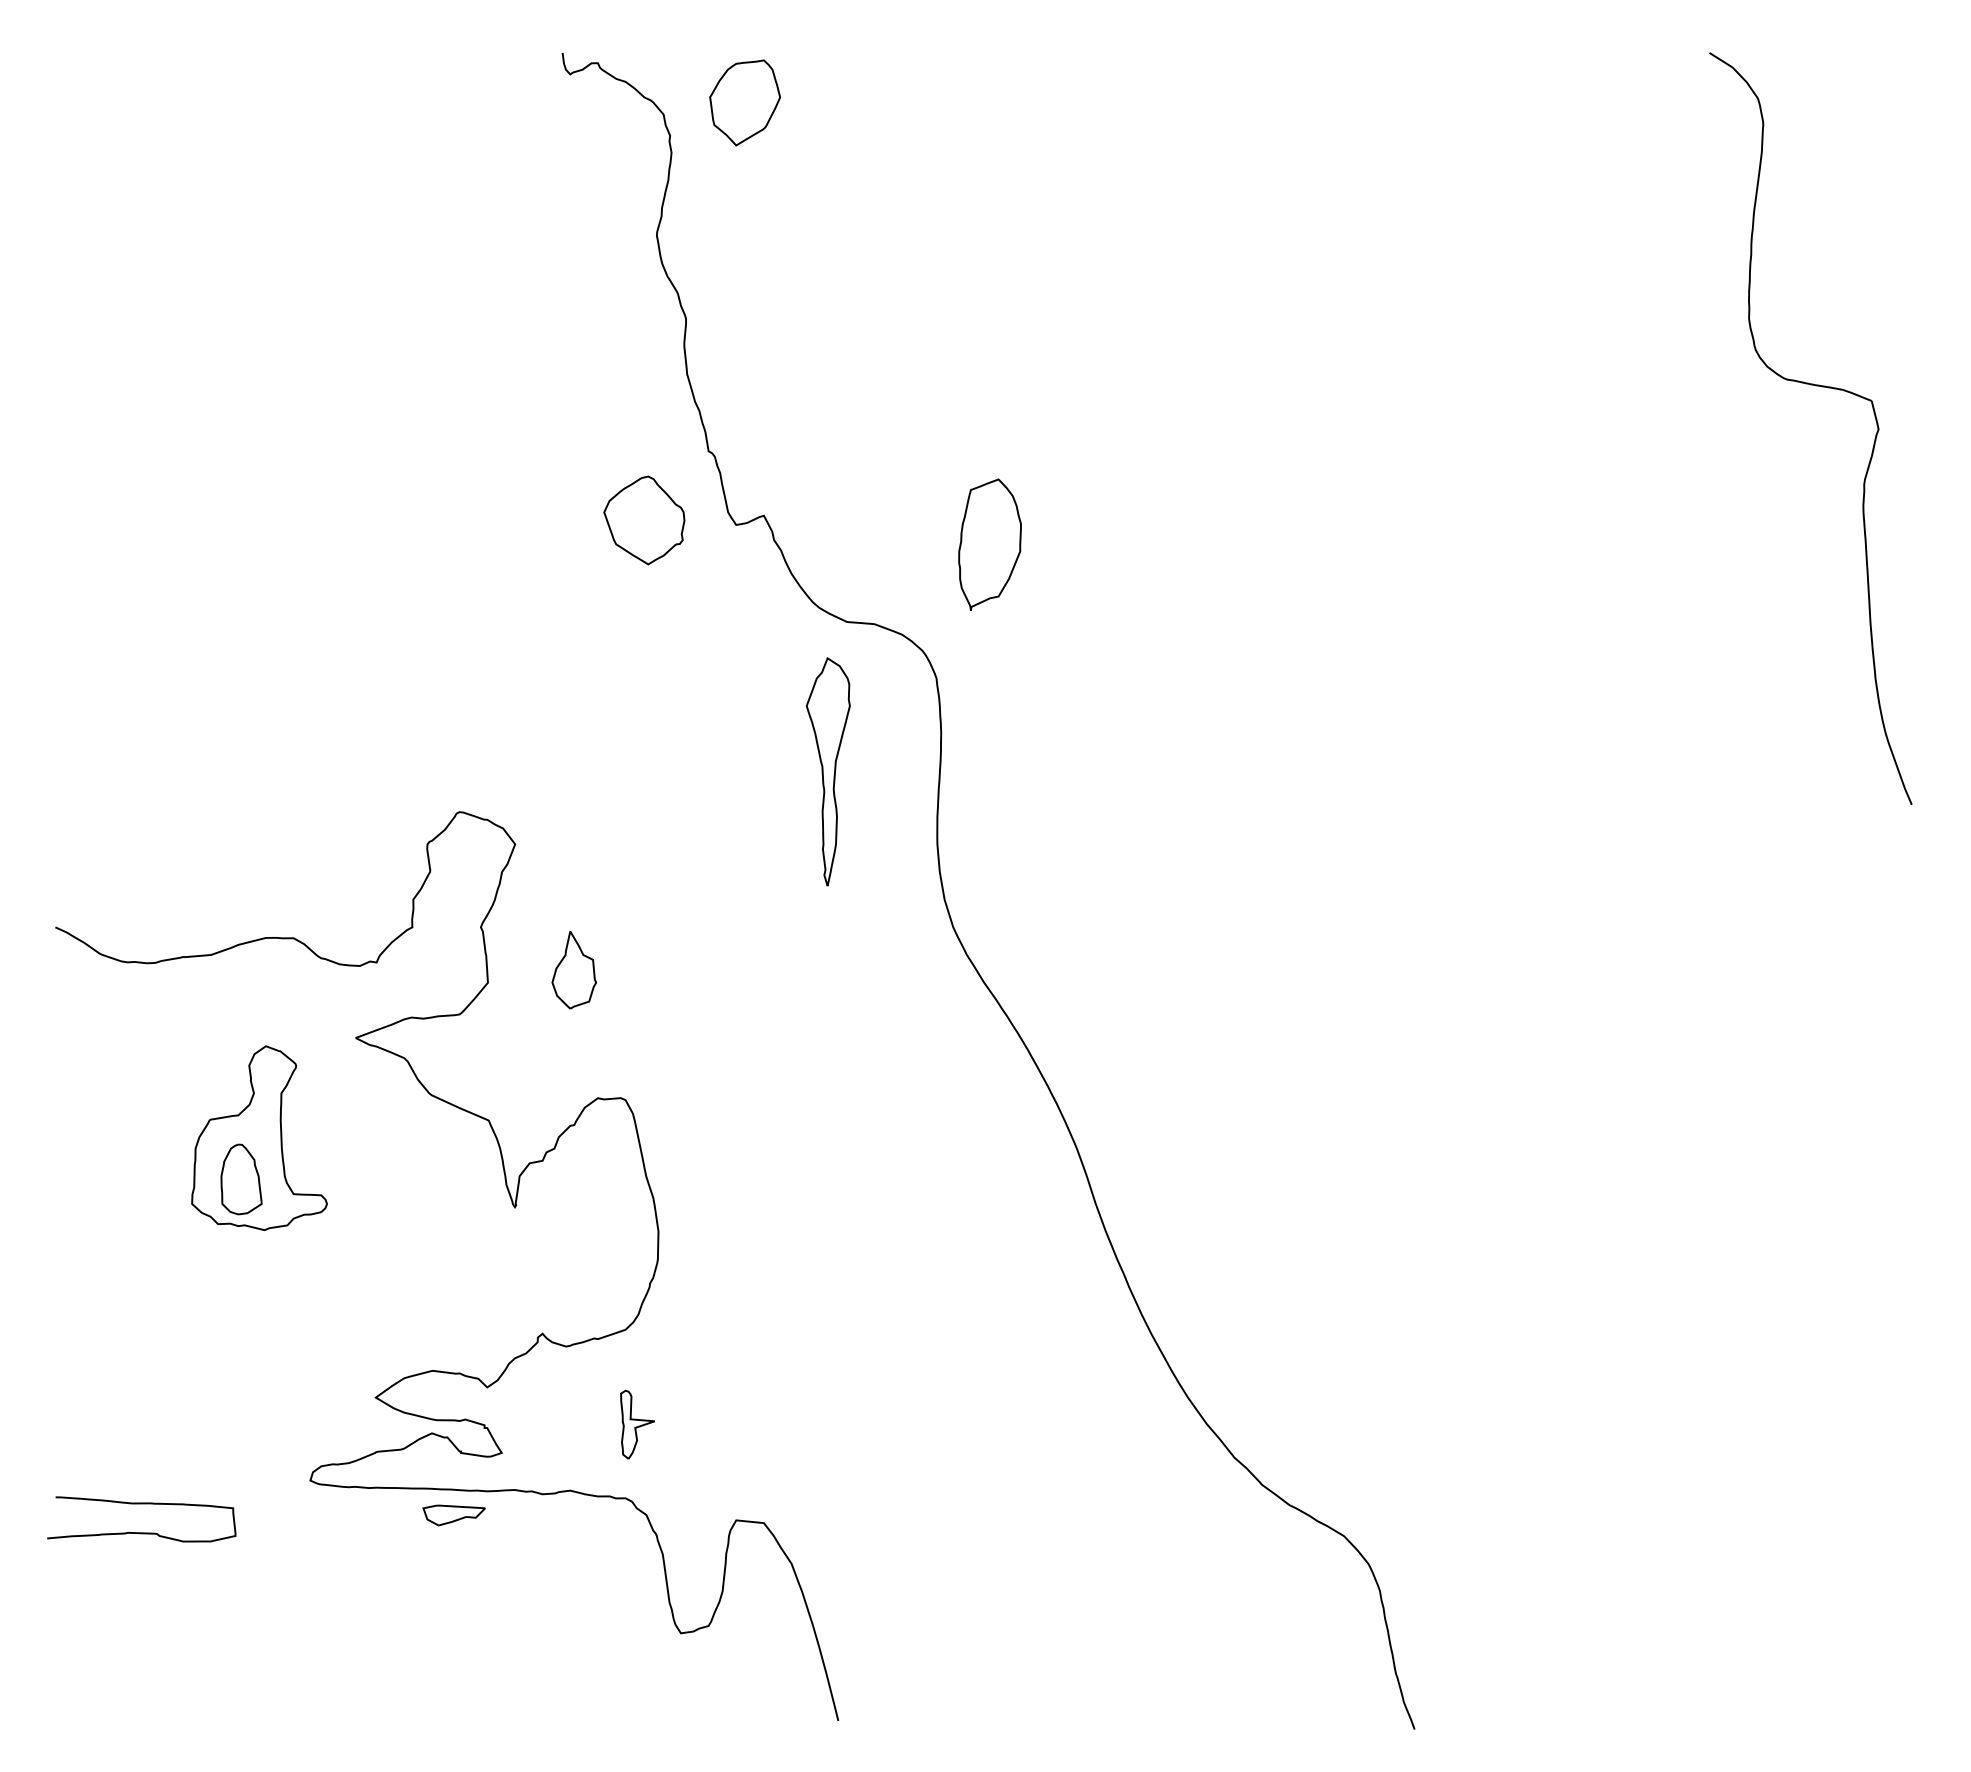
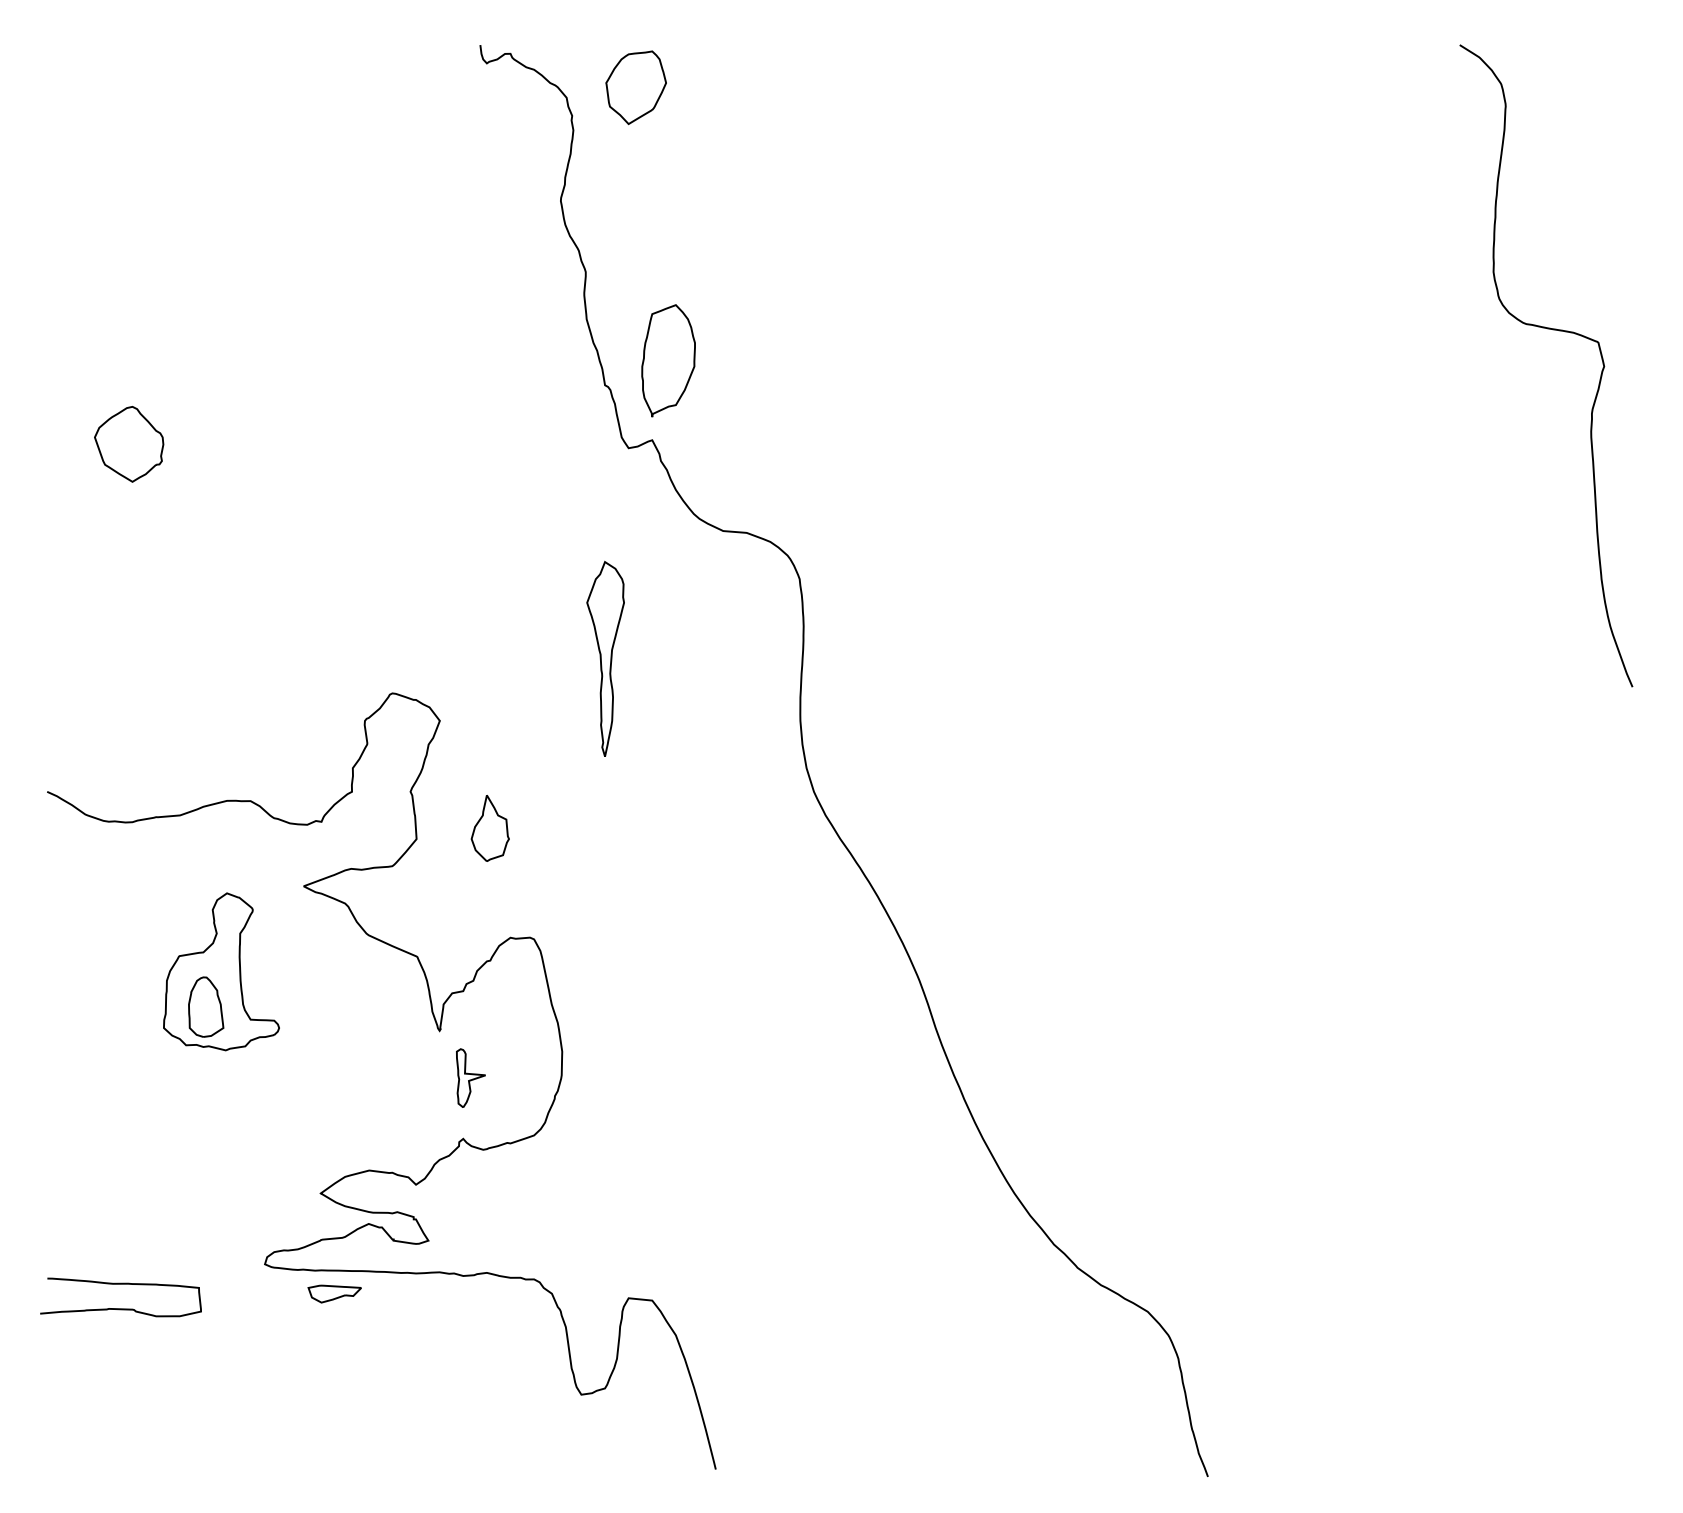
part: (644, 520) -> (129, 444), moved
part: (989, 544) -> (668, 360), moved
part: (827, 771) -> (604, 658), moved
part: (637, 1424) -> (470, 1078), moved
part: (453, 1515) -> (334, 1294), moved

